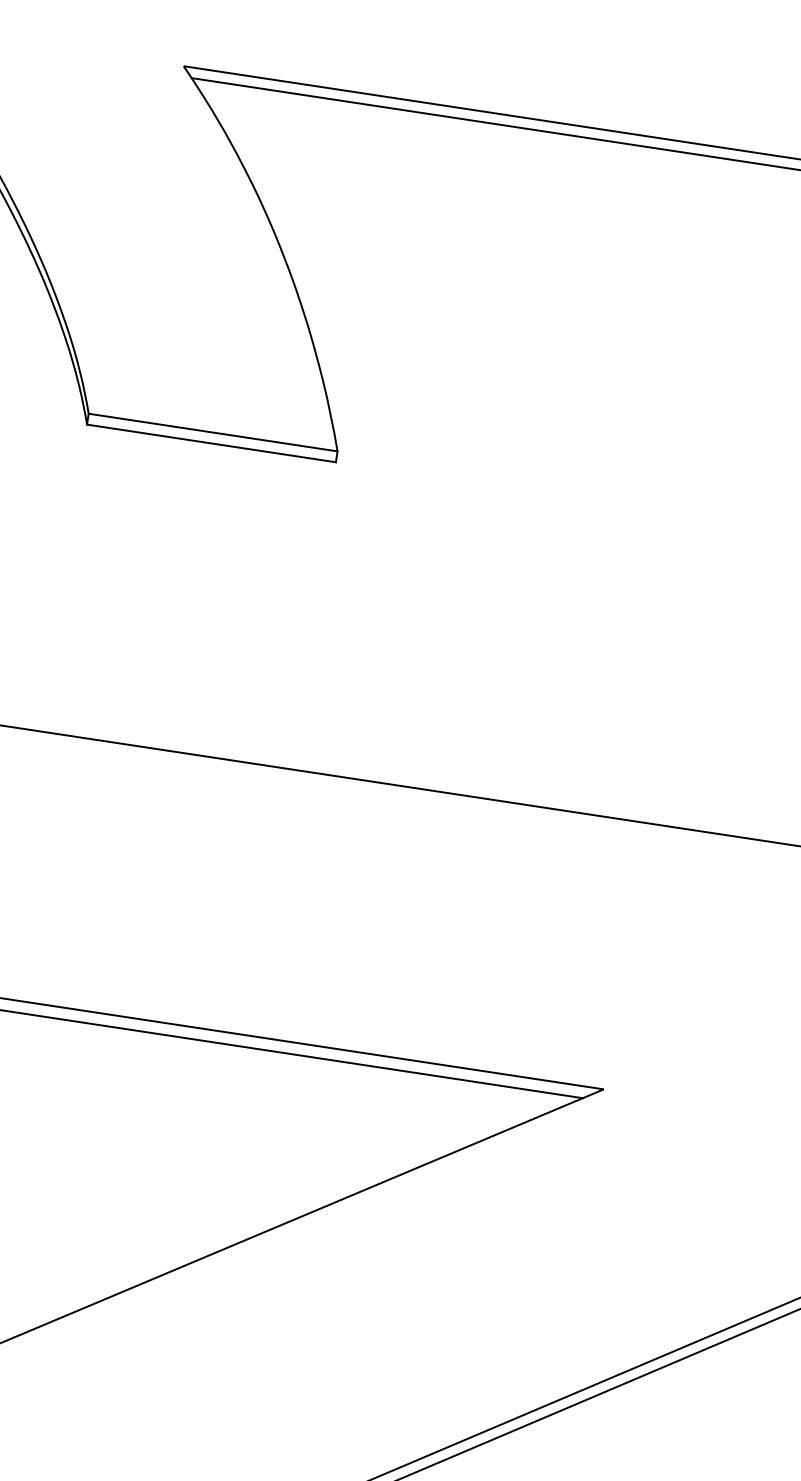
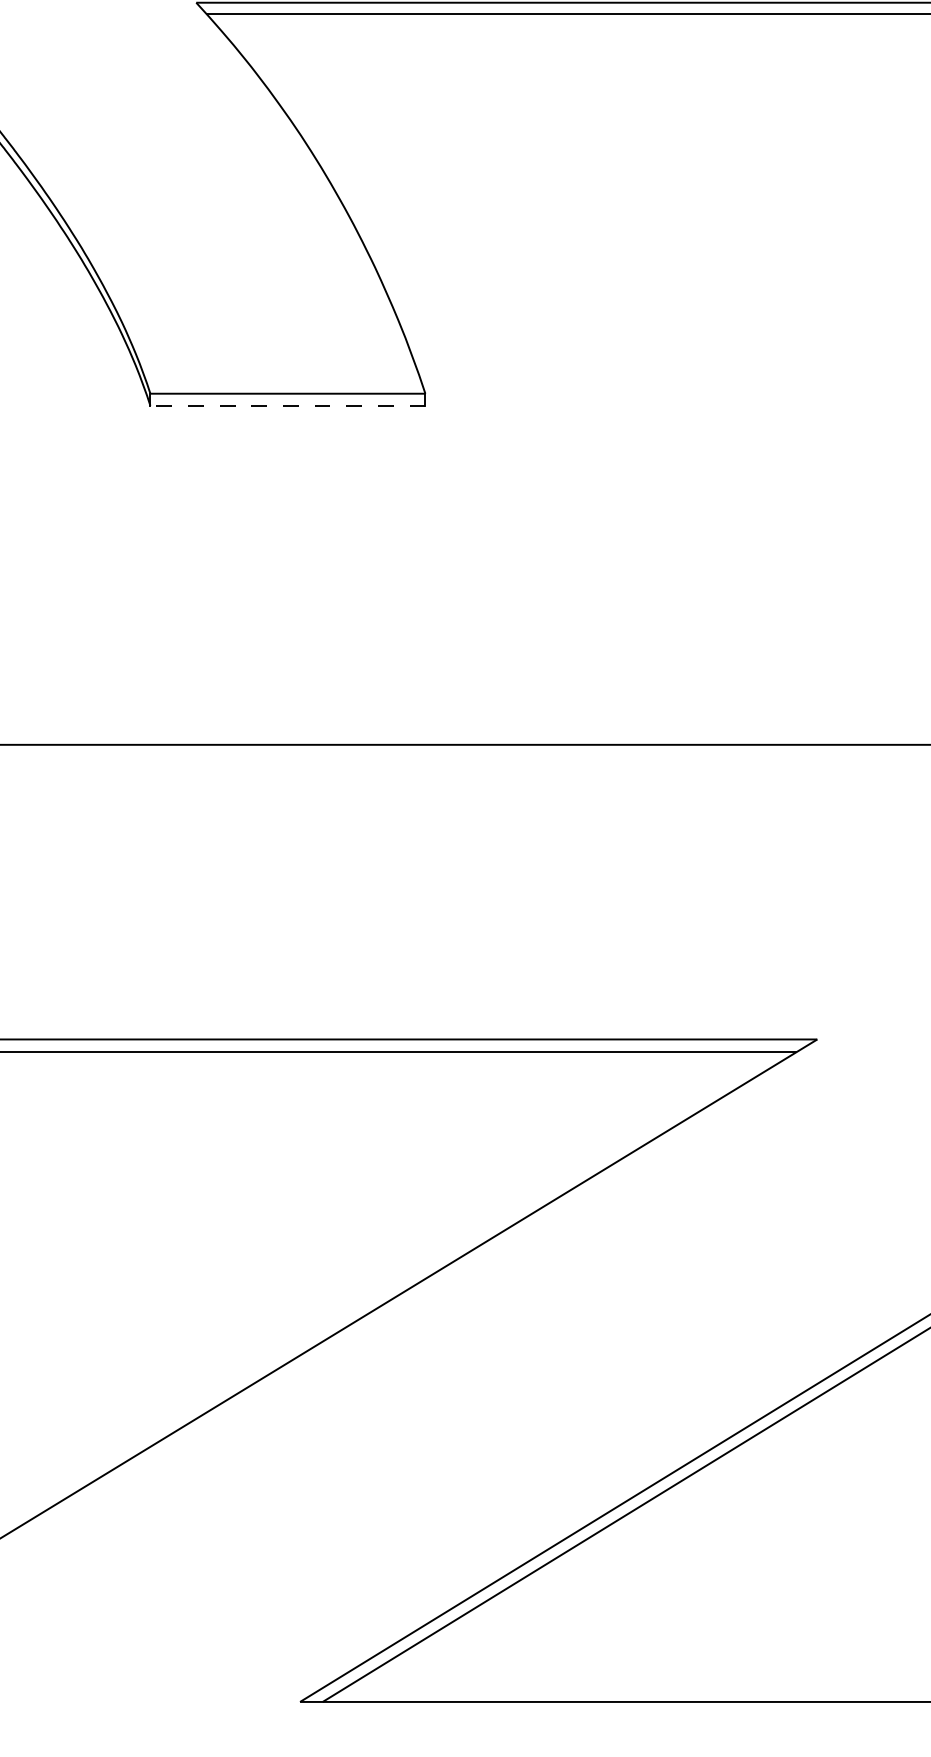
line: (211, 443) -> (287, 405), solid -> dashed

